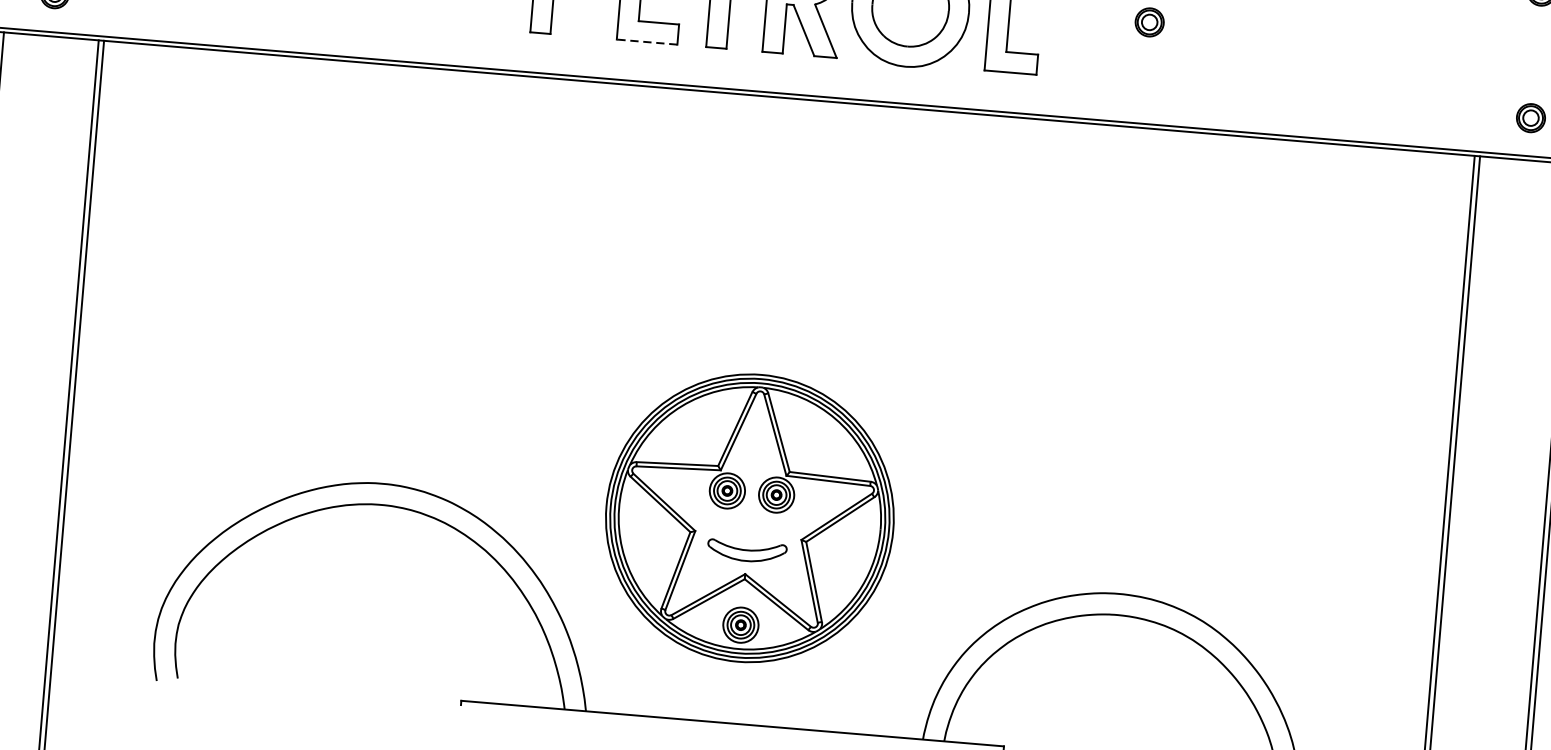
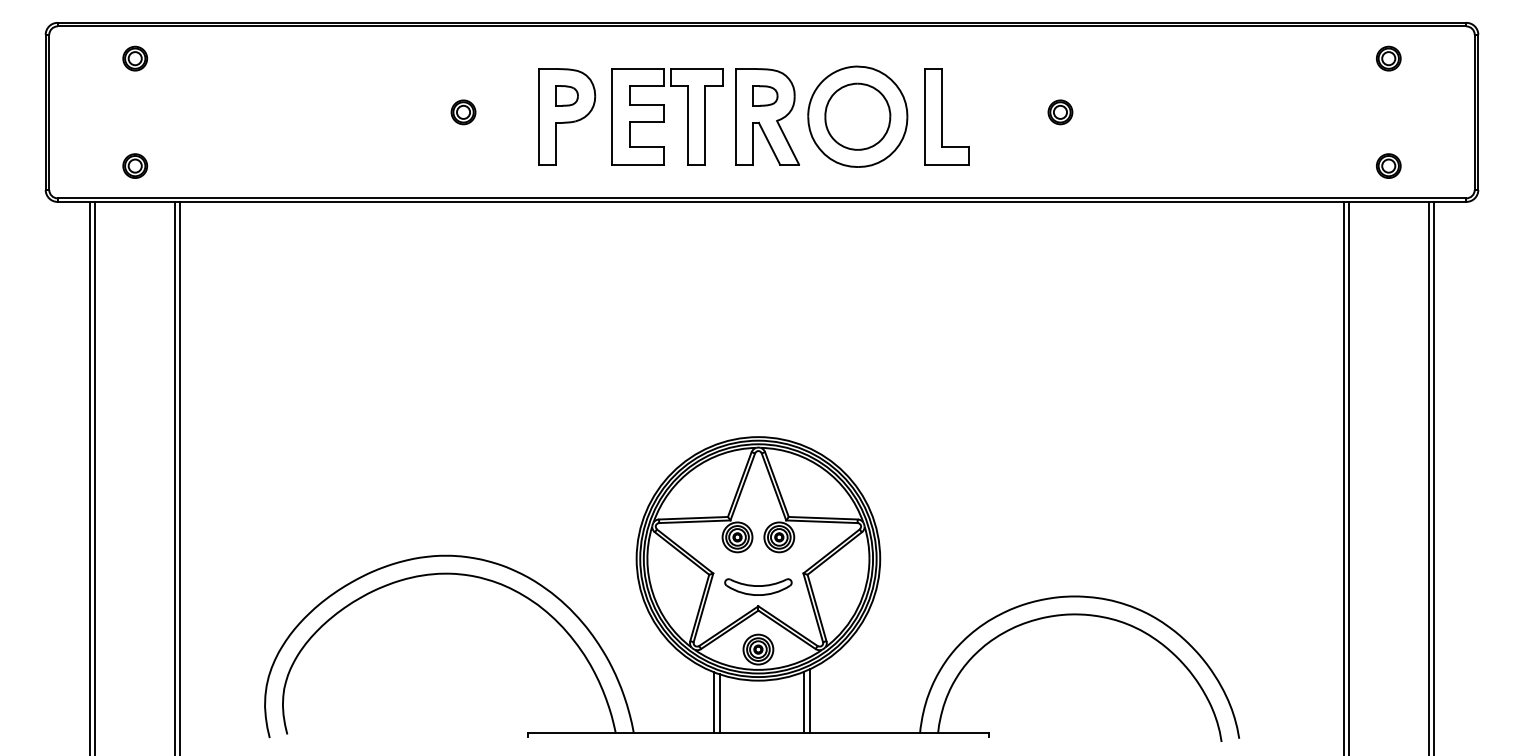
line: (647, 42) -> (638, 164), dashed -> solid
line: (683, 683) -> (714, 702), added
line: (690, 684) -> (720, 703), added
line: (788, 691) -> (803, 702), added
line: (795, 691) -> (809, 701), added

